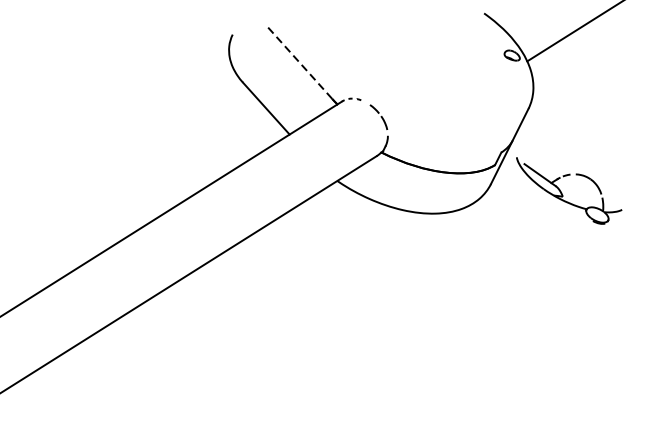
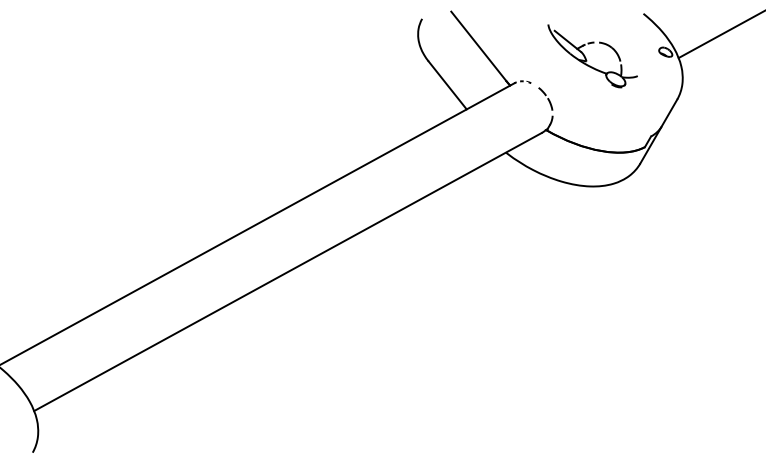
line: (298, 62) -> (478, 46), dashed -> solid
part: (562, 192) -> (586, 57), moved

